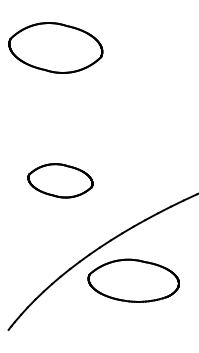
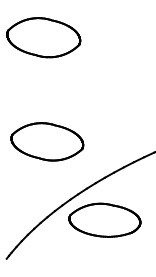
part: (60, 180) -> (47, 141), size x1.43

